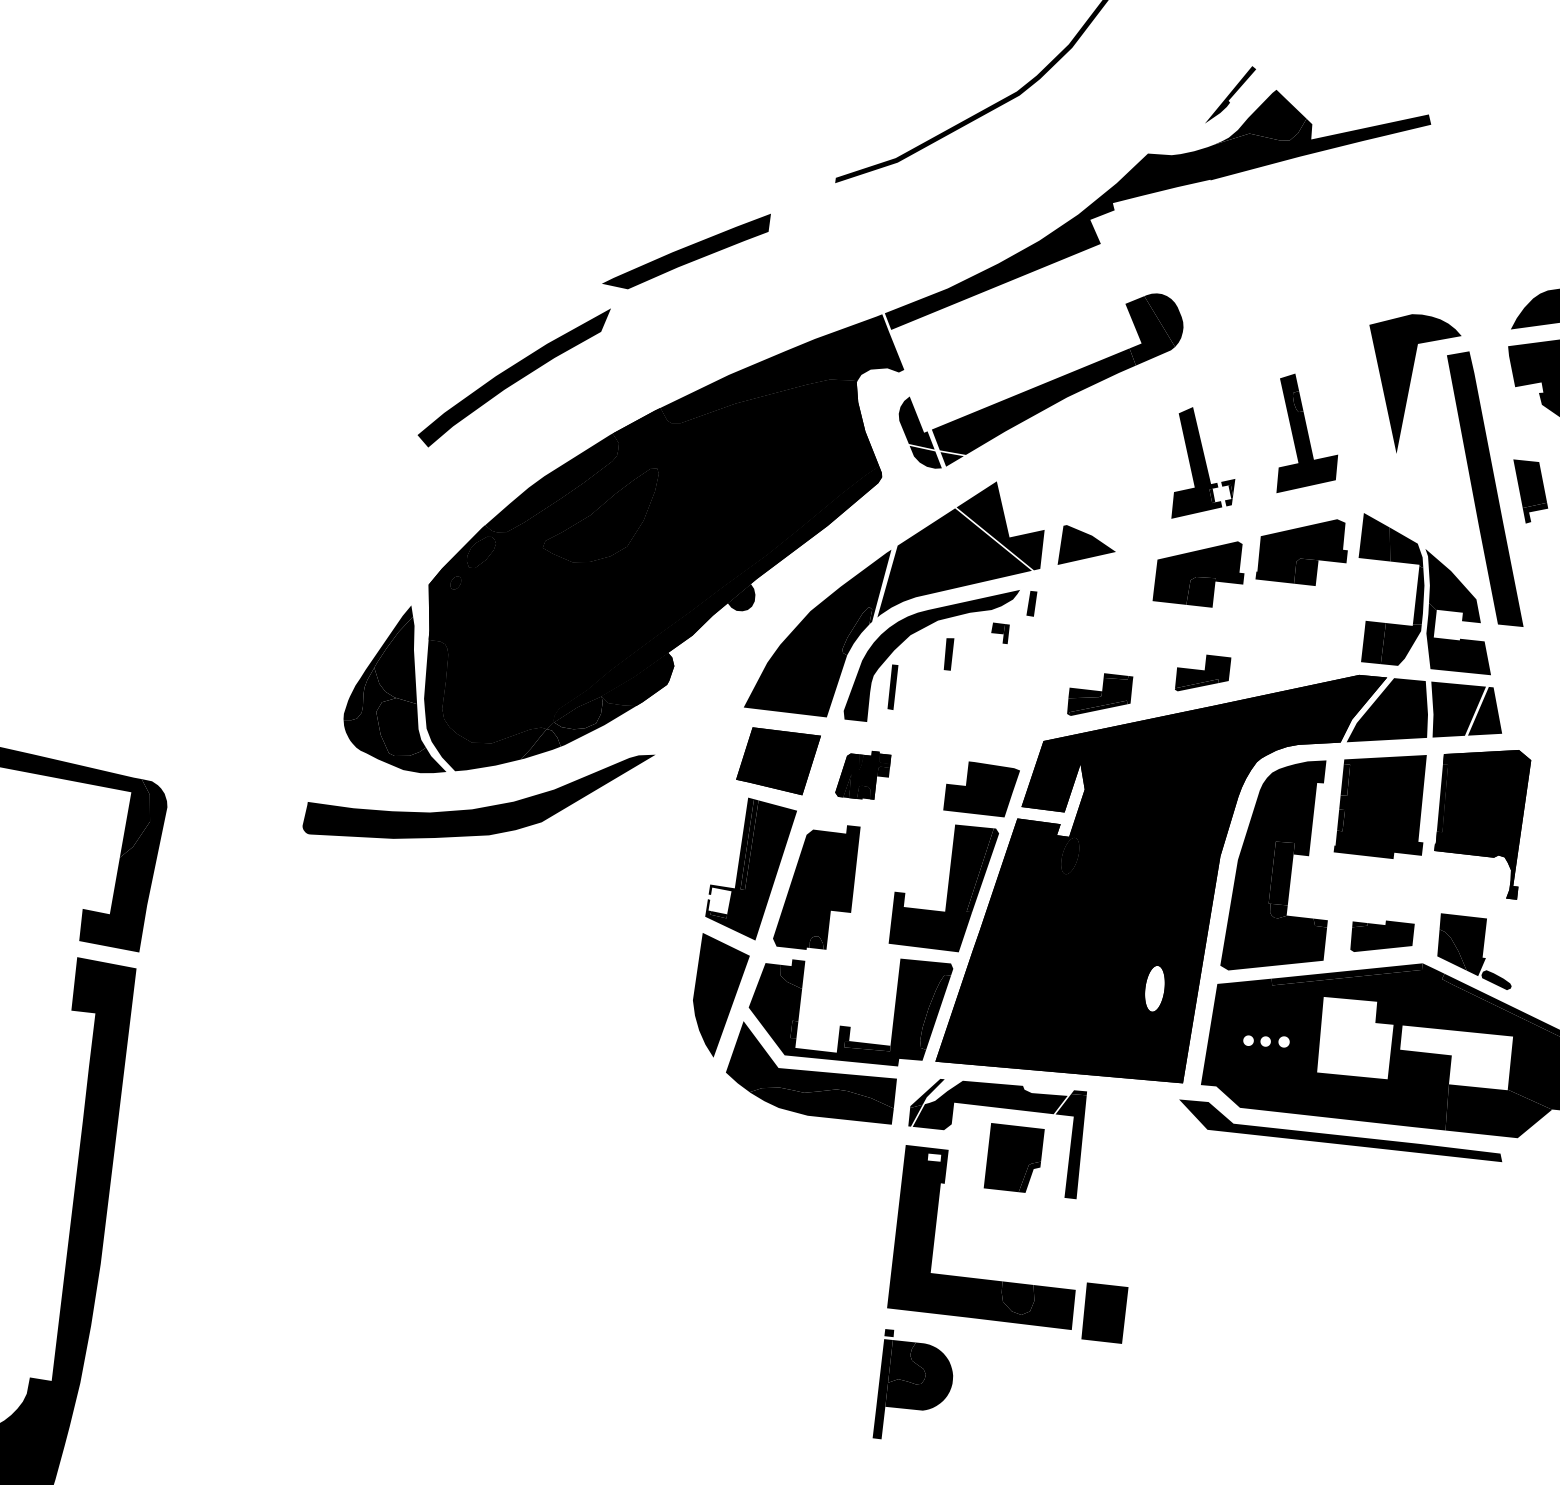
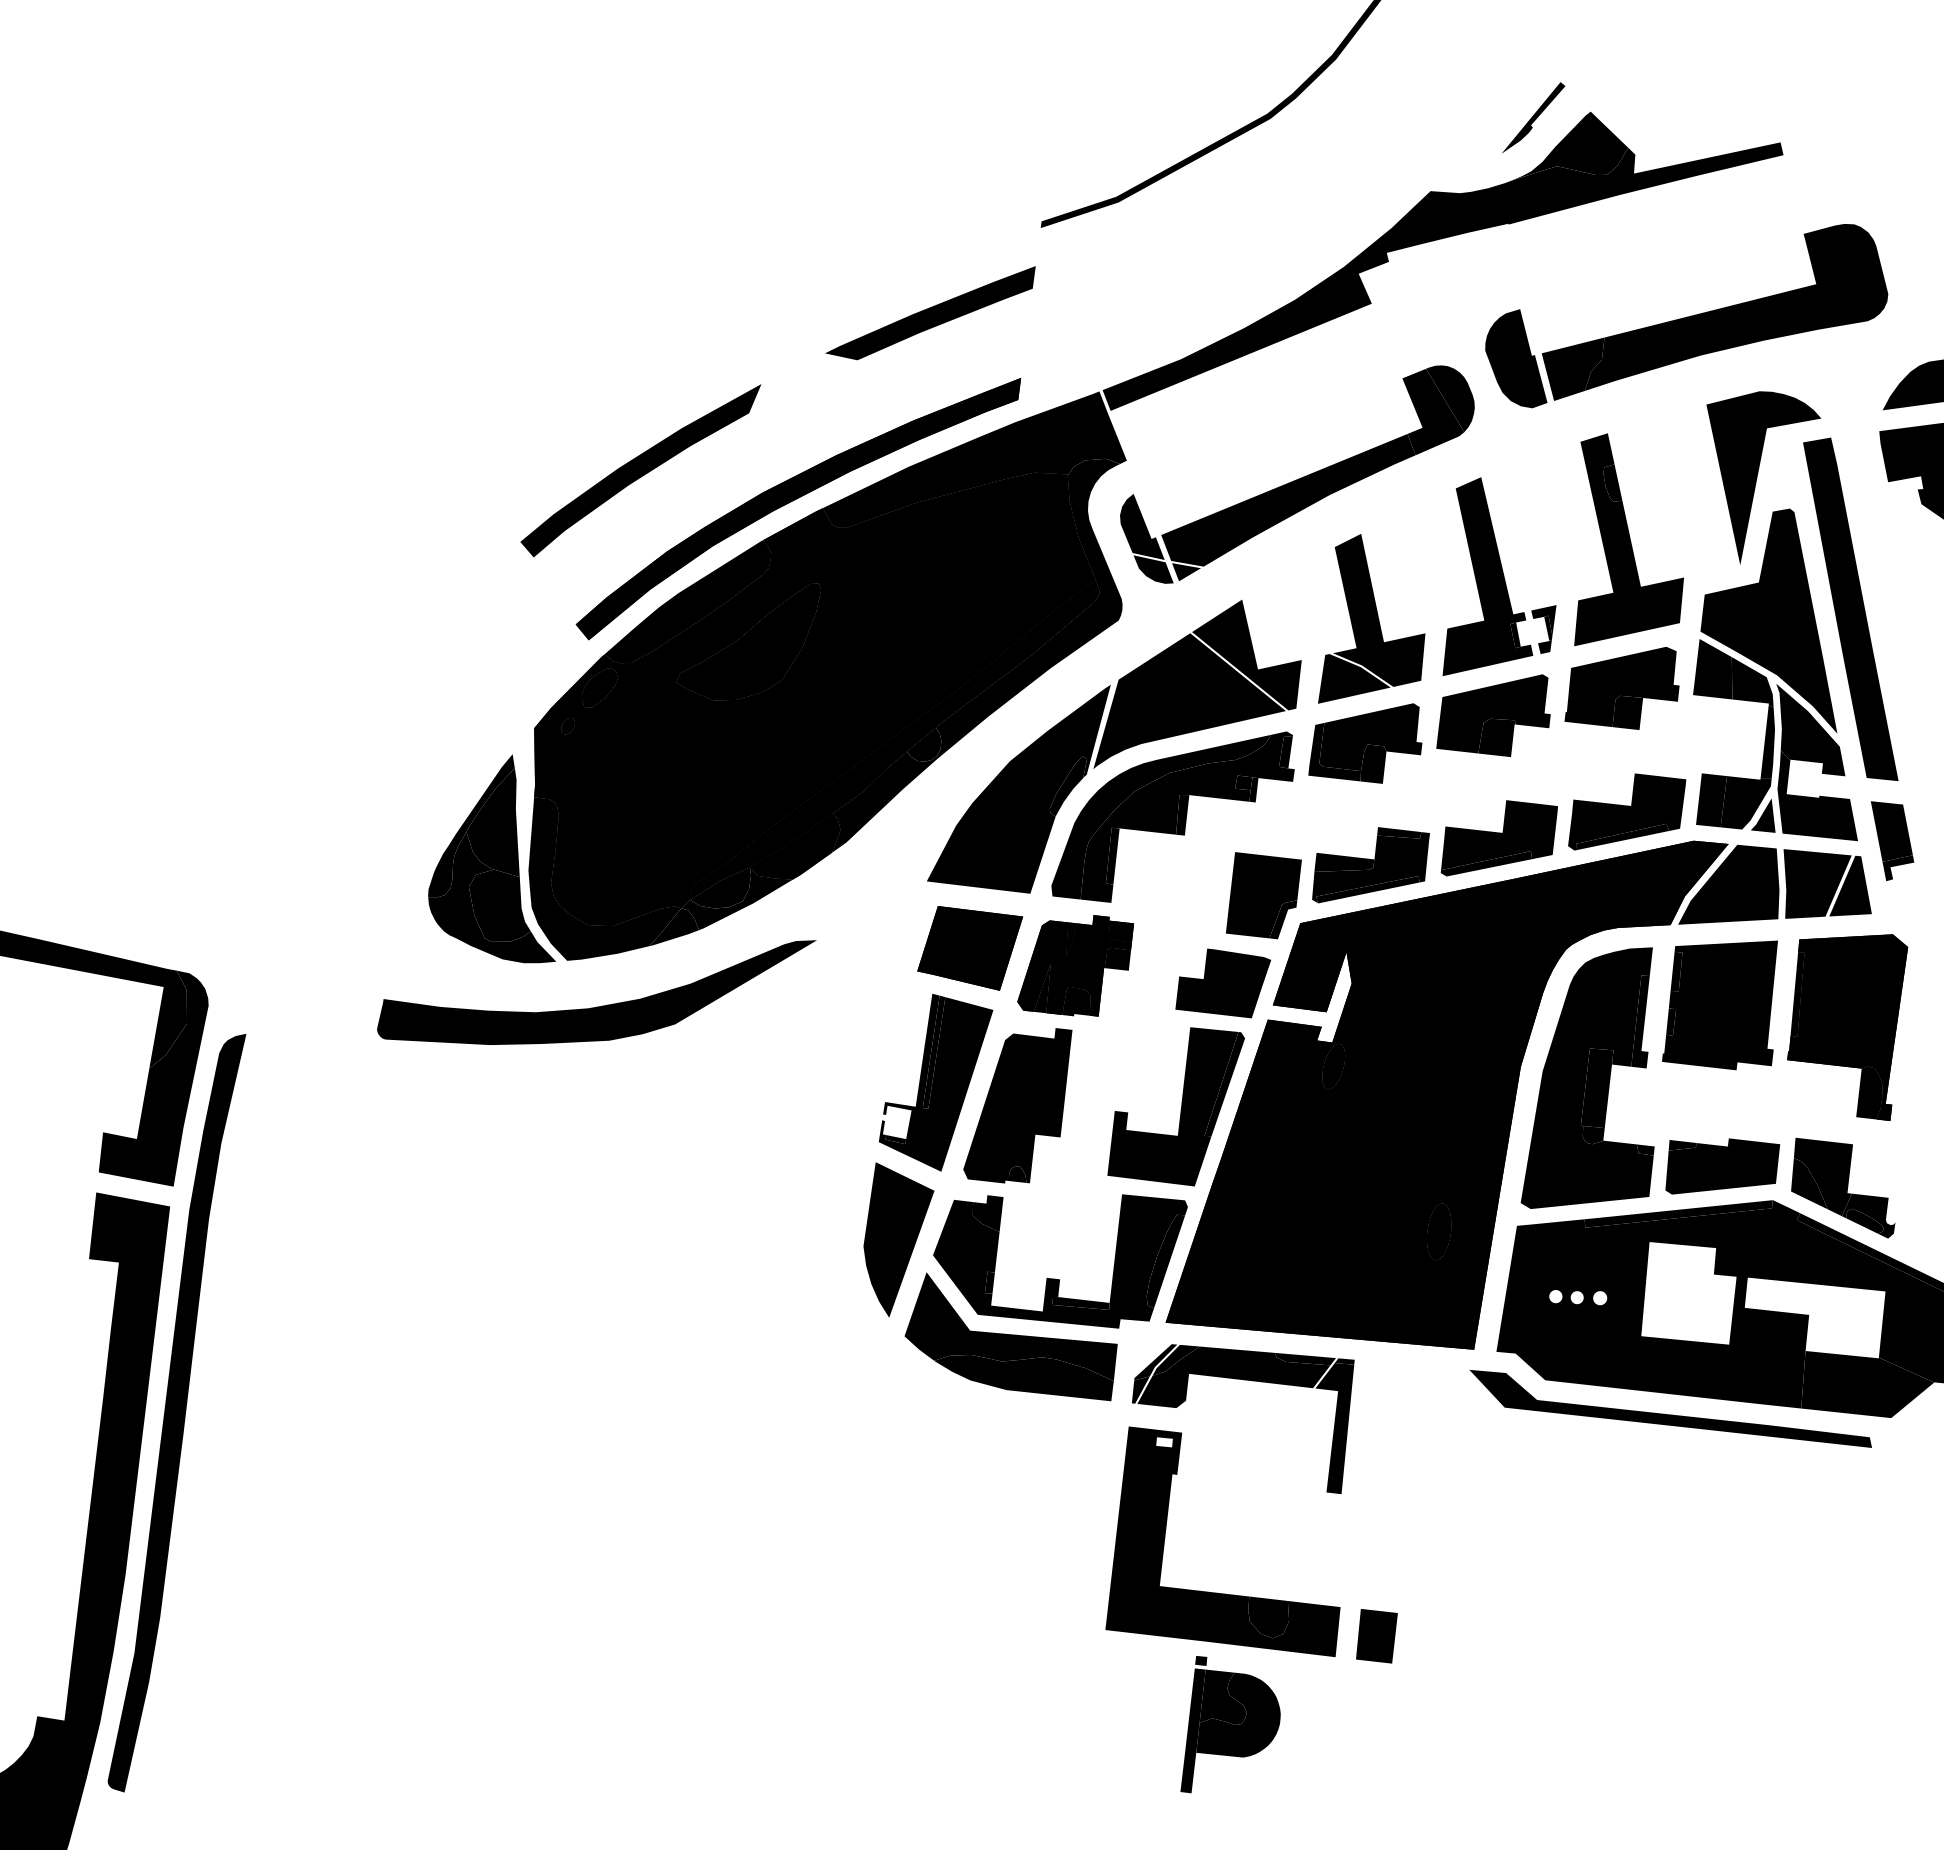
part: (686, 251) -> (930, 313), moved
part: (1353, 254) -> (1686, 316), added
part: (637, 401) -> (794, 500), added
part: (1306, 433) -> (1628, 539), size x1.43
part: (1203, 462) -> (1499, 576), size x1.43
fill: (1106, 489) -> (1378, 609), added
part: (1530, 491) -> (1892, 841), moved
fill: (1419, 498) -> (1768, 620), added
fill: (783, 526) -> (976, 655), added
part: (1095, 596) -> (1365, 743), added
part: (1306, 651) -> (1627, 811), added
fill: (1414, 654) -> (1762, 815), added
fill: (952, 655) -> (1187, 816), added
part: (1202, 673) -> (1498, 838), size x1.67
part: (1099, 694) -> (1370, 865), size x1.43
part: (863, 775) -> (1075, 965), size x1.67
fill: (1316, 819) -> (1640, 1021), added
fill: (1500, 876) -> (1869, 1092), added
part: (1382, 936) -> (1722, 1166), size x1.43
fill: (1499, 975) -> (1868, 1215), added
fill: (1154, 988) -> (1438, 1231), added
fill: (1047, 1090) -> (1305, 1358), added
fill: (943, 1091) -> (1175, 1359), added
fill: (141, 1133) -> (176, 1412), added
part: (1013, 1157) -> (1263, 895), moved
part: (1104, 1313) -> (1376, 1636), size x0.71
part: (912, 1384) -> (1230, 1724), moved

